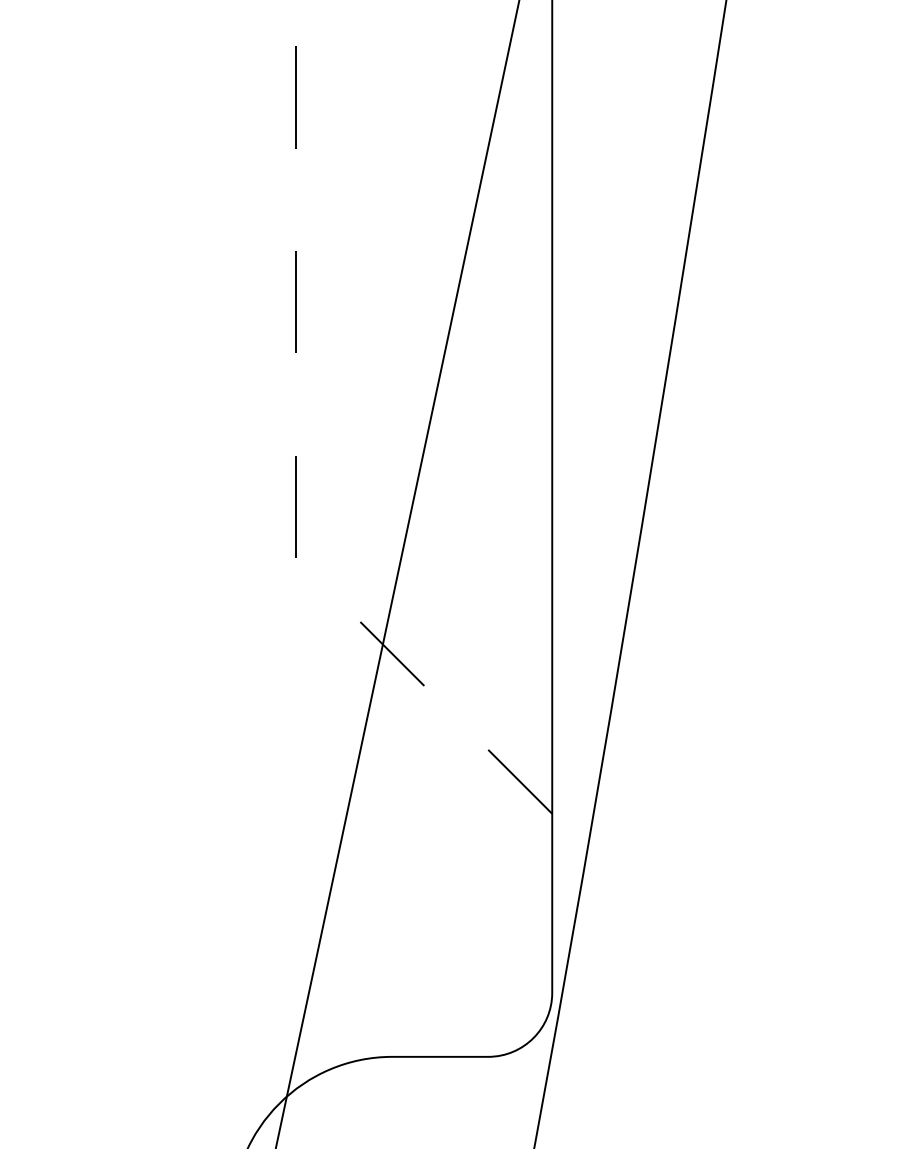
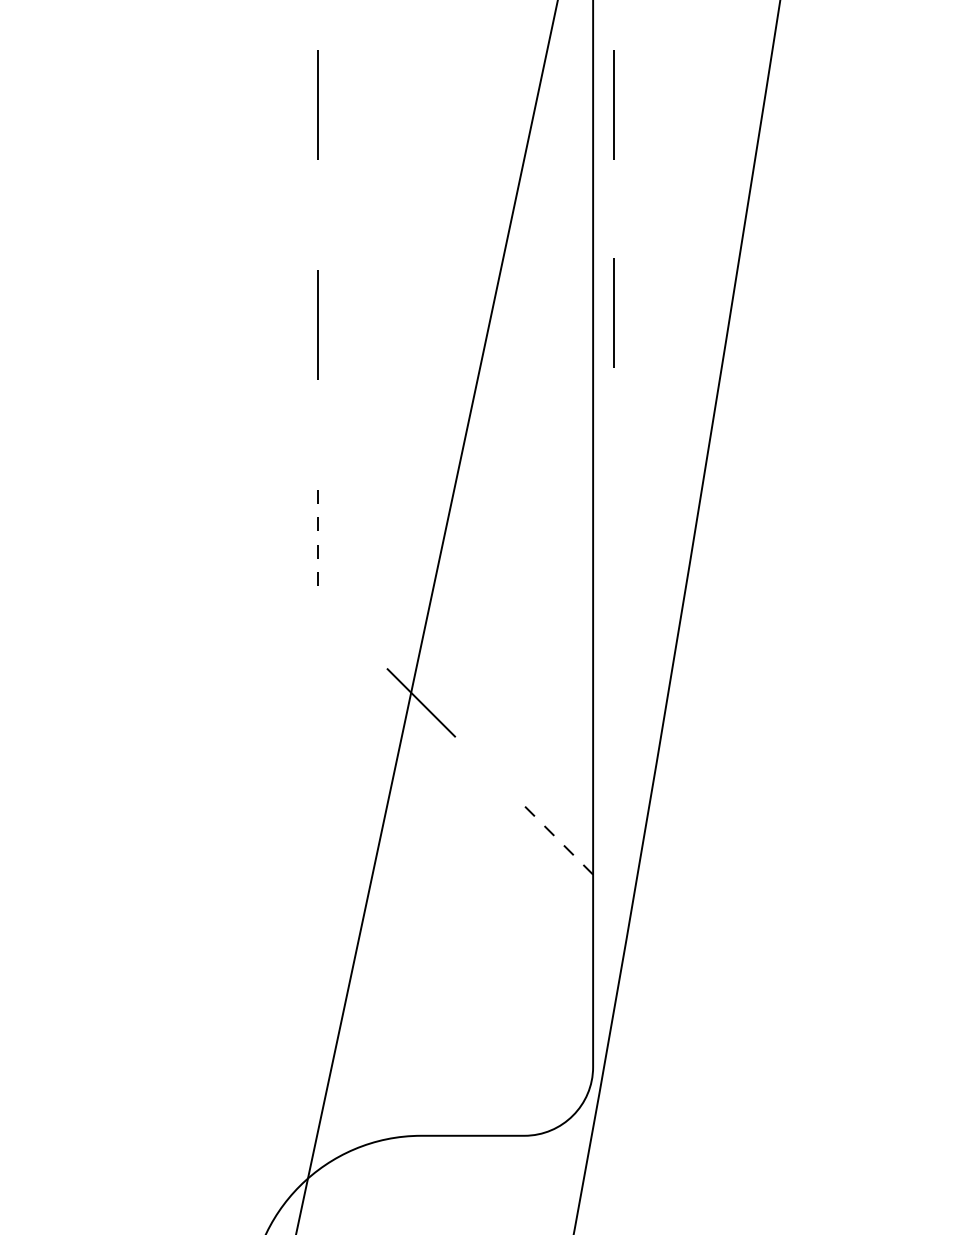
line: (570, 97) -> (612, 104), added
line: (570, 290) -> (612, 312), added
line: (296, 507) -> (318, 545), solid -> dashed
line: (519, 781) -> (557, 839), solid -> dashed

